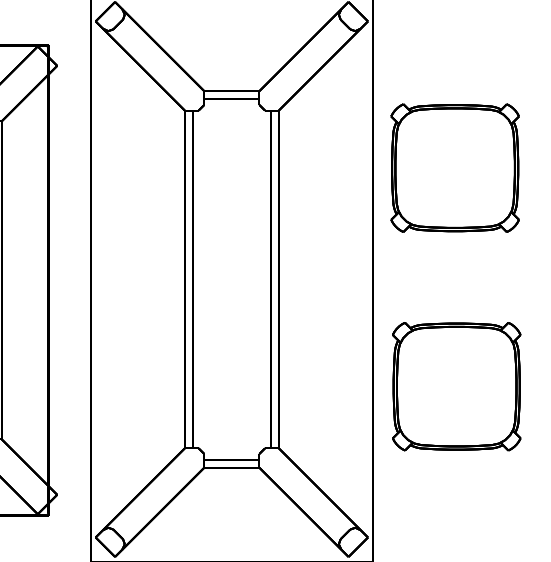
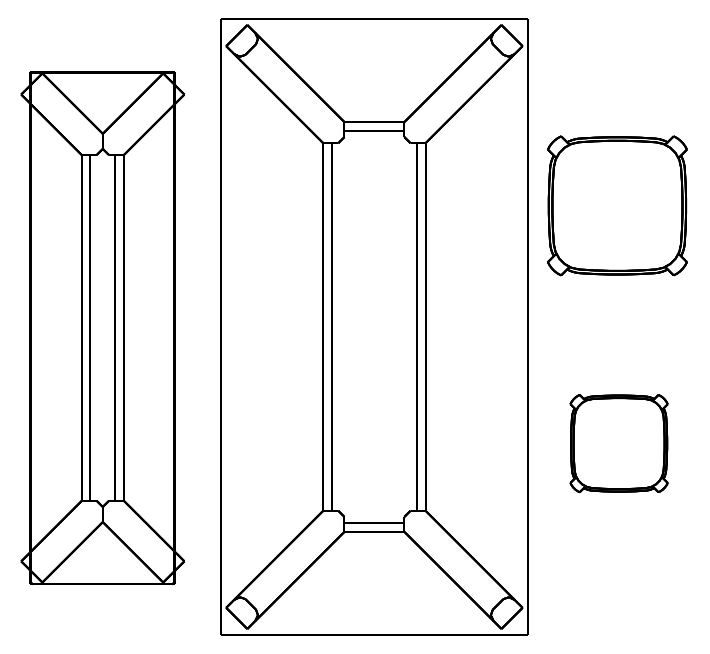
part: (456, 386) -> (618, 443), size x0.7

